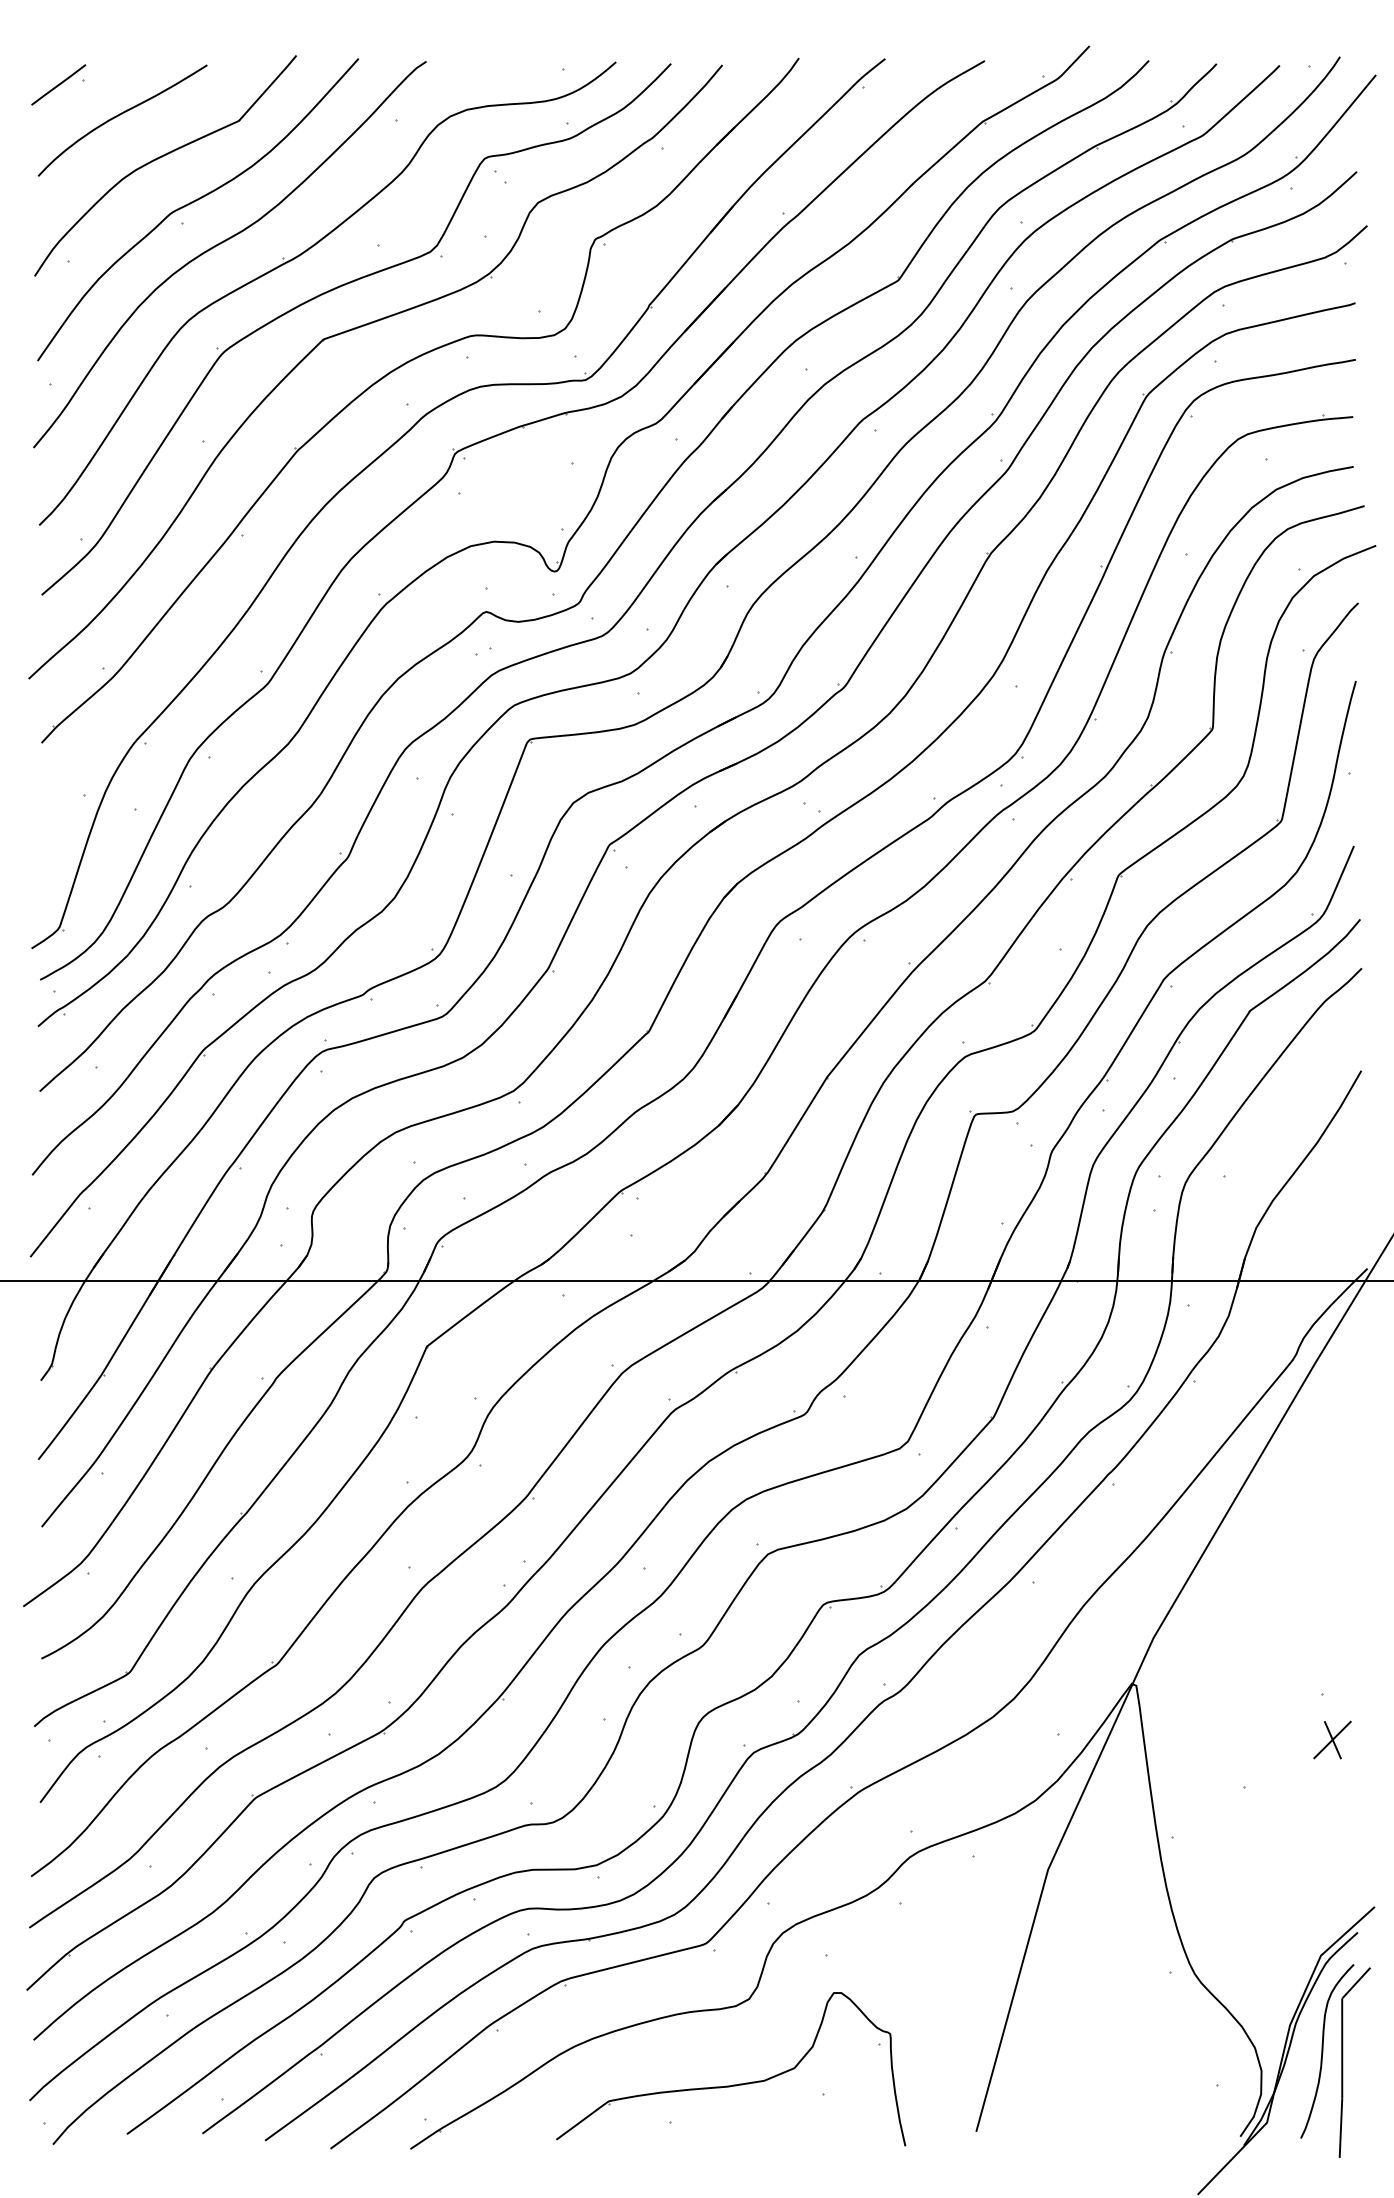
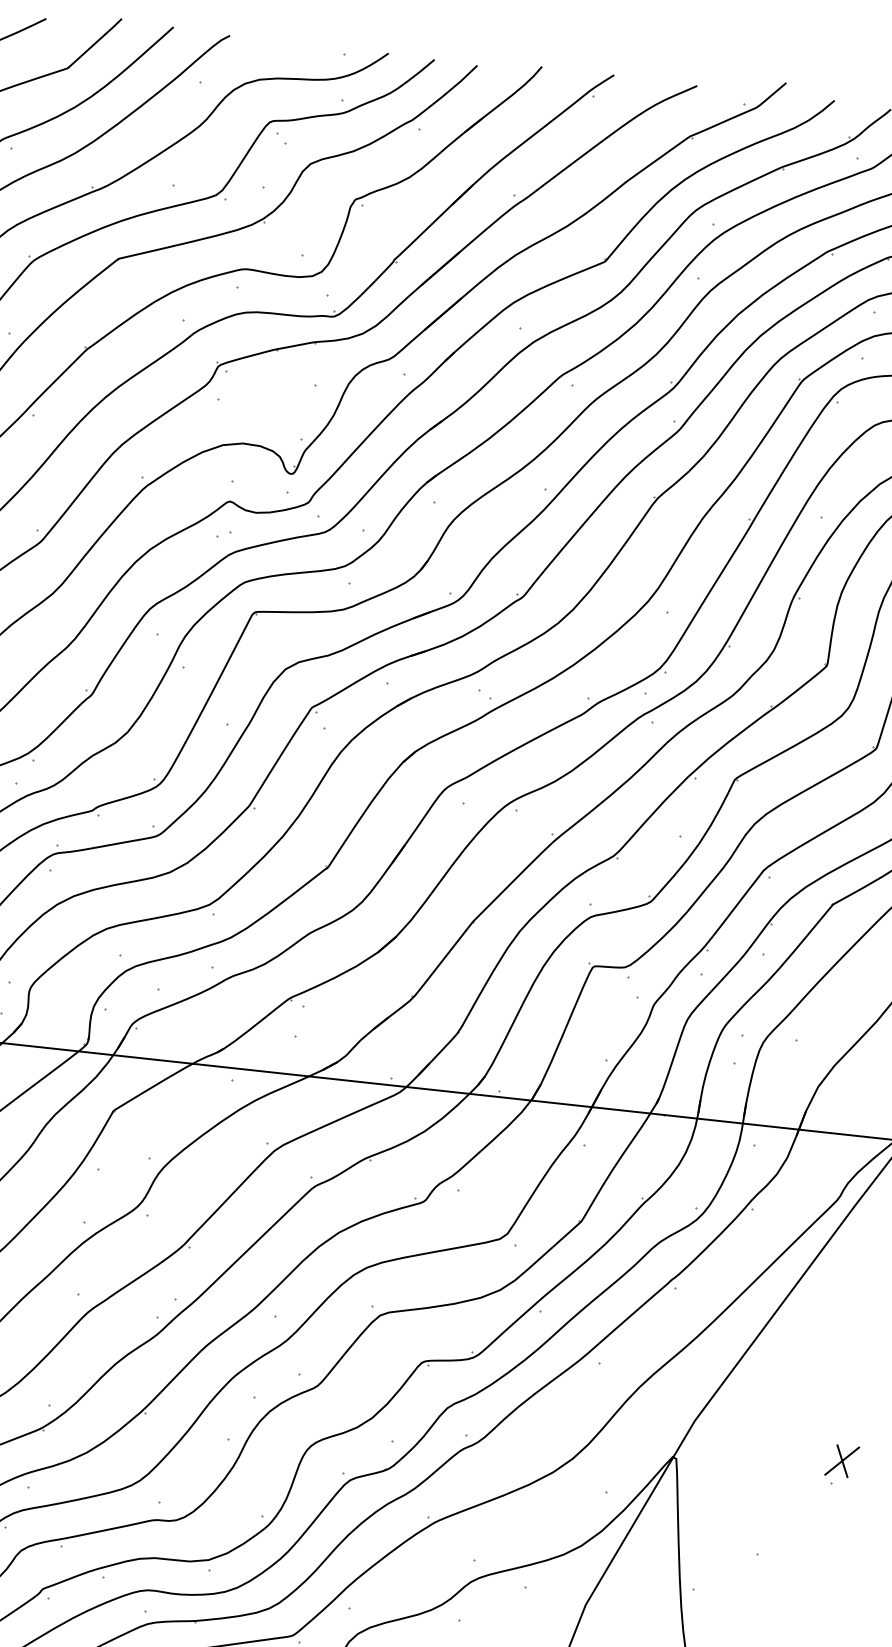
part: (1332, 1739) -> (842, 1460), moved

